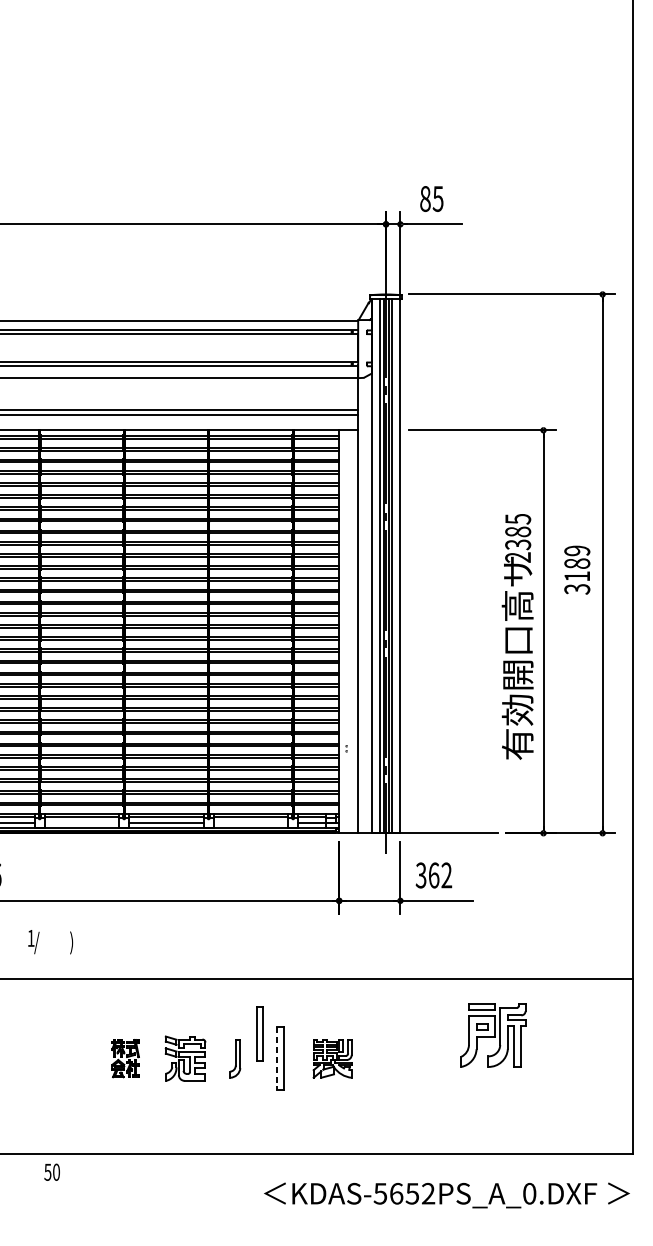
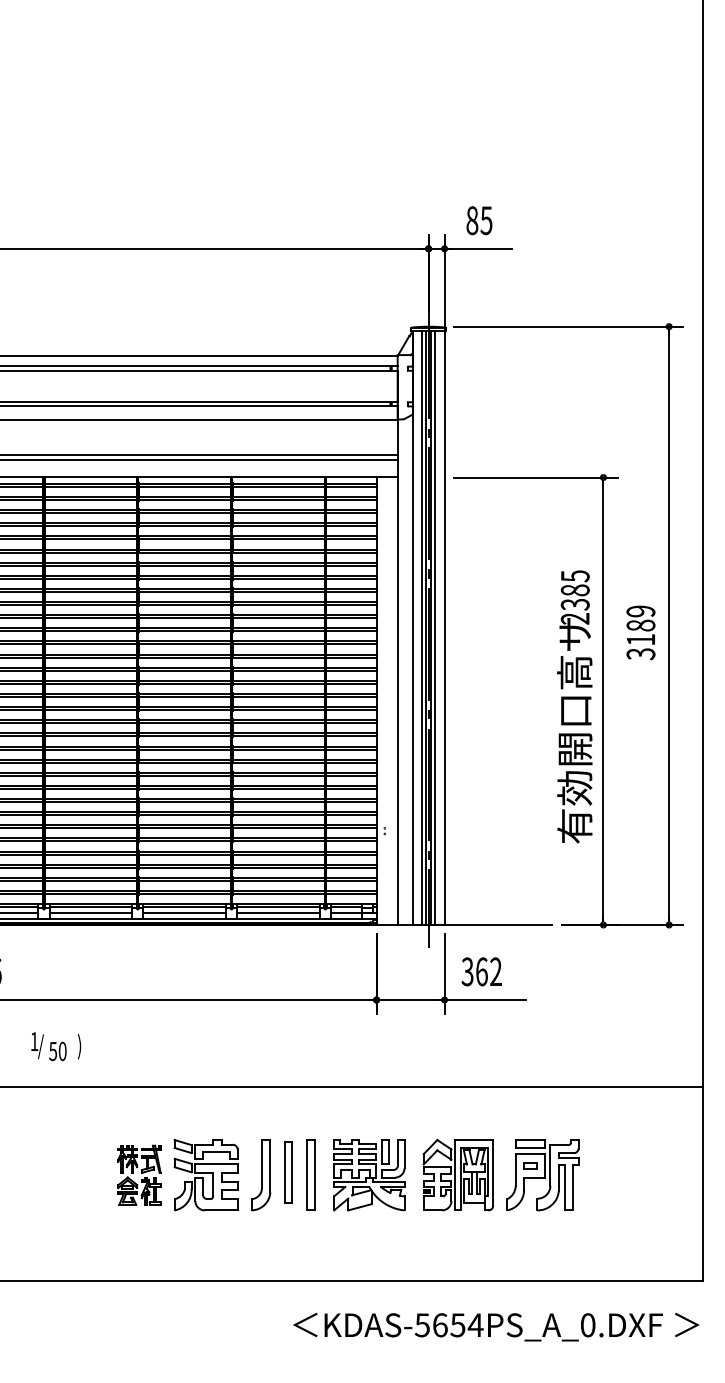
line: (81, 822) -> (90, 913), added
line: (250, 822) -> (278, 913), added
part: (259, 1033) -> (288, 1172), moved
part: (493, 1035) -> (542, 1175), moved
part: (125, 1057) -> (139, 1174), size x1.43
part: (412, 1057) -> (457, 1174), added
part: (185, 1058) -> (205, 1175), size x1.43
part: (235, 1058) -> (261, 1175), size x1.67
line: (276, 1058) -> (306, 1175), dashed -> solid
part: (332, 1058) -> (369, 1175), size x1.67
text: (51, 1172) -> (57, 1051), moved
text: (428, 1193) -> (475, 1324), KDAS-5652PS_A_0.DXF -> KDAS-5654PS_A_0.DXF

